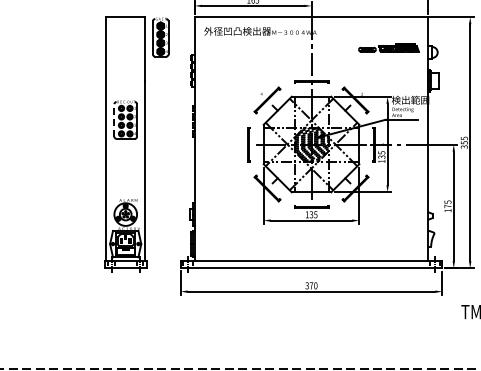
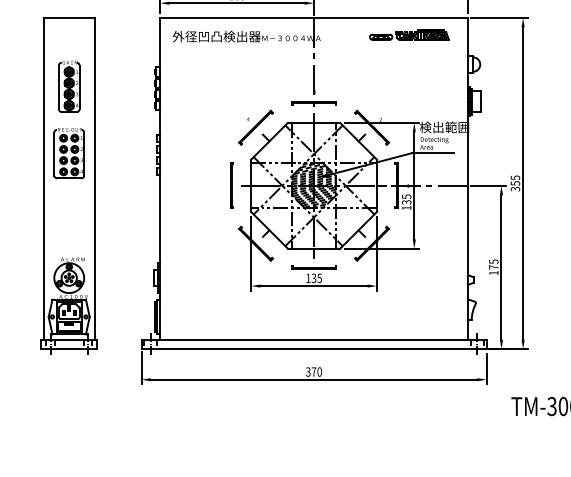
part: (160, 37) -> (68, 86), moved
part: (388, 47) -> (408, 34), moved
line: (114, 119) -> (54, 152), dashed -> solid

